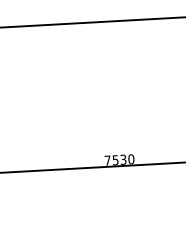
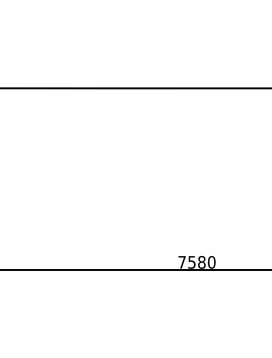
text: (123, 159) -> (201, 262), 7530 -> 7580

